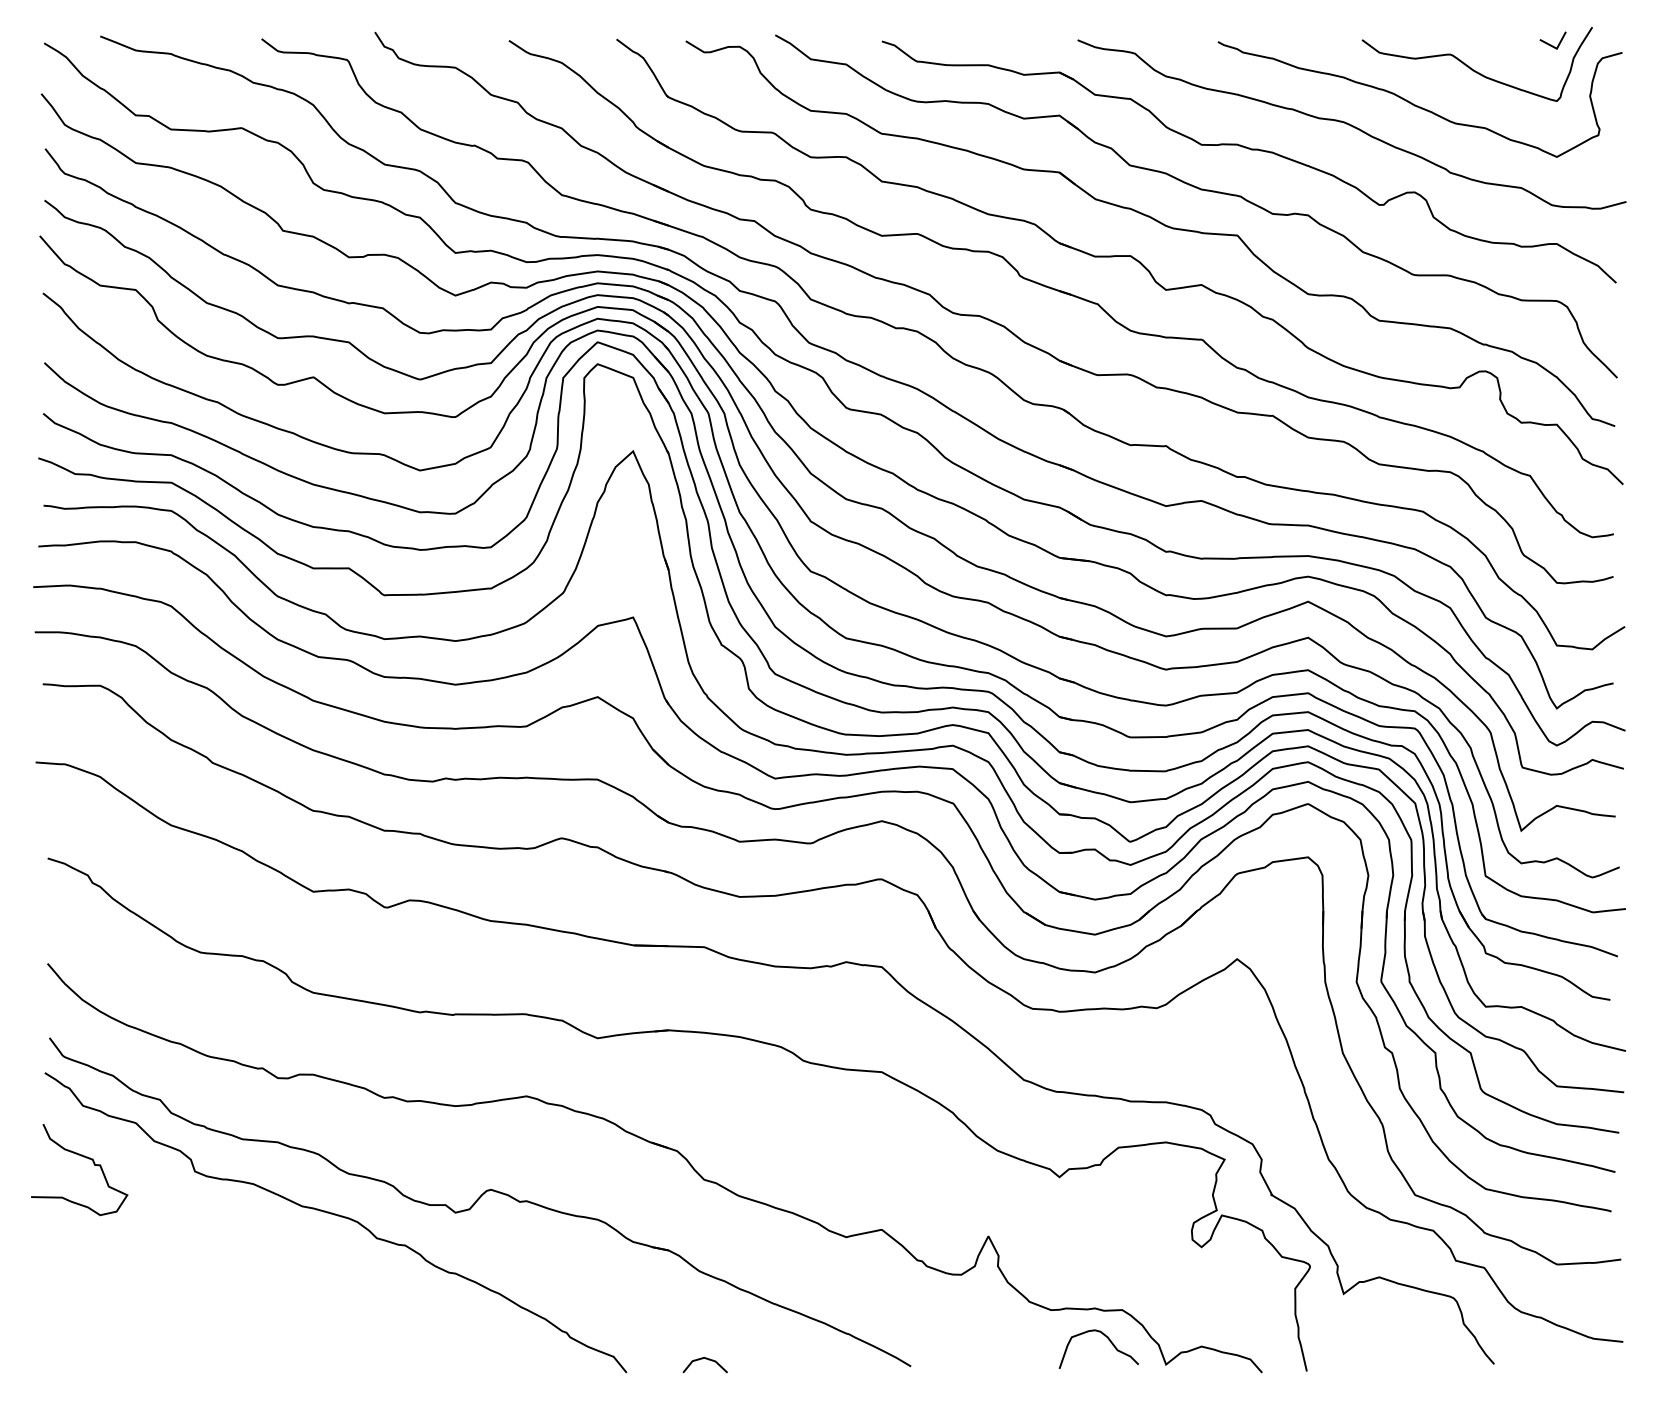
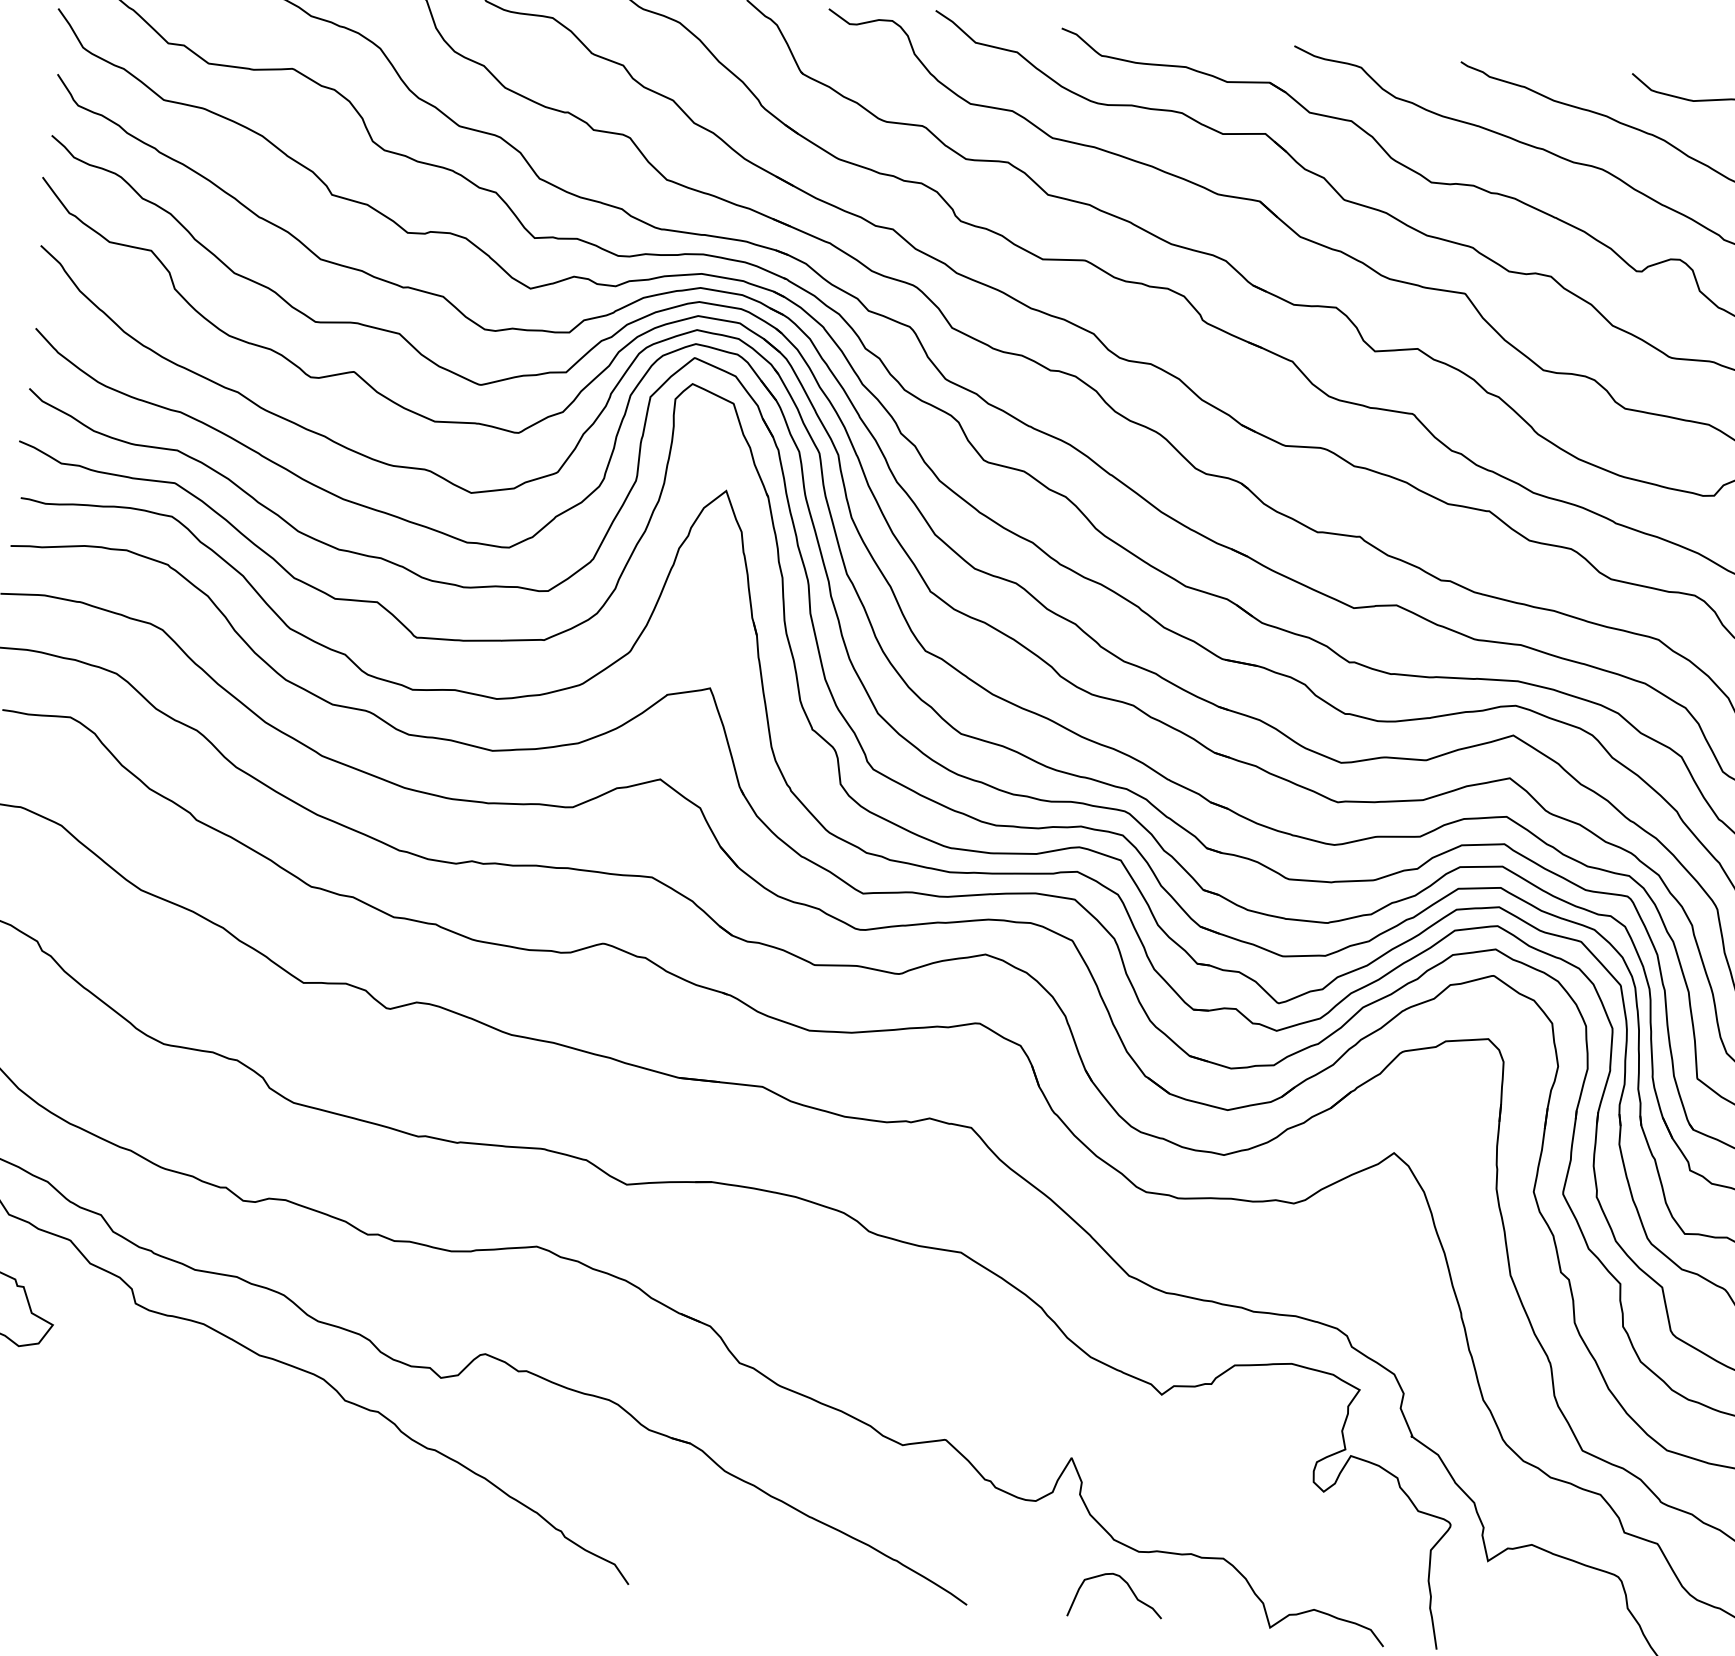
curve: (1108, 1340) -> (1128, 1587), moved
line: (705, 1359) -> (723, 1576), removed

